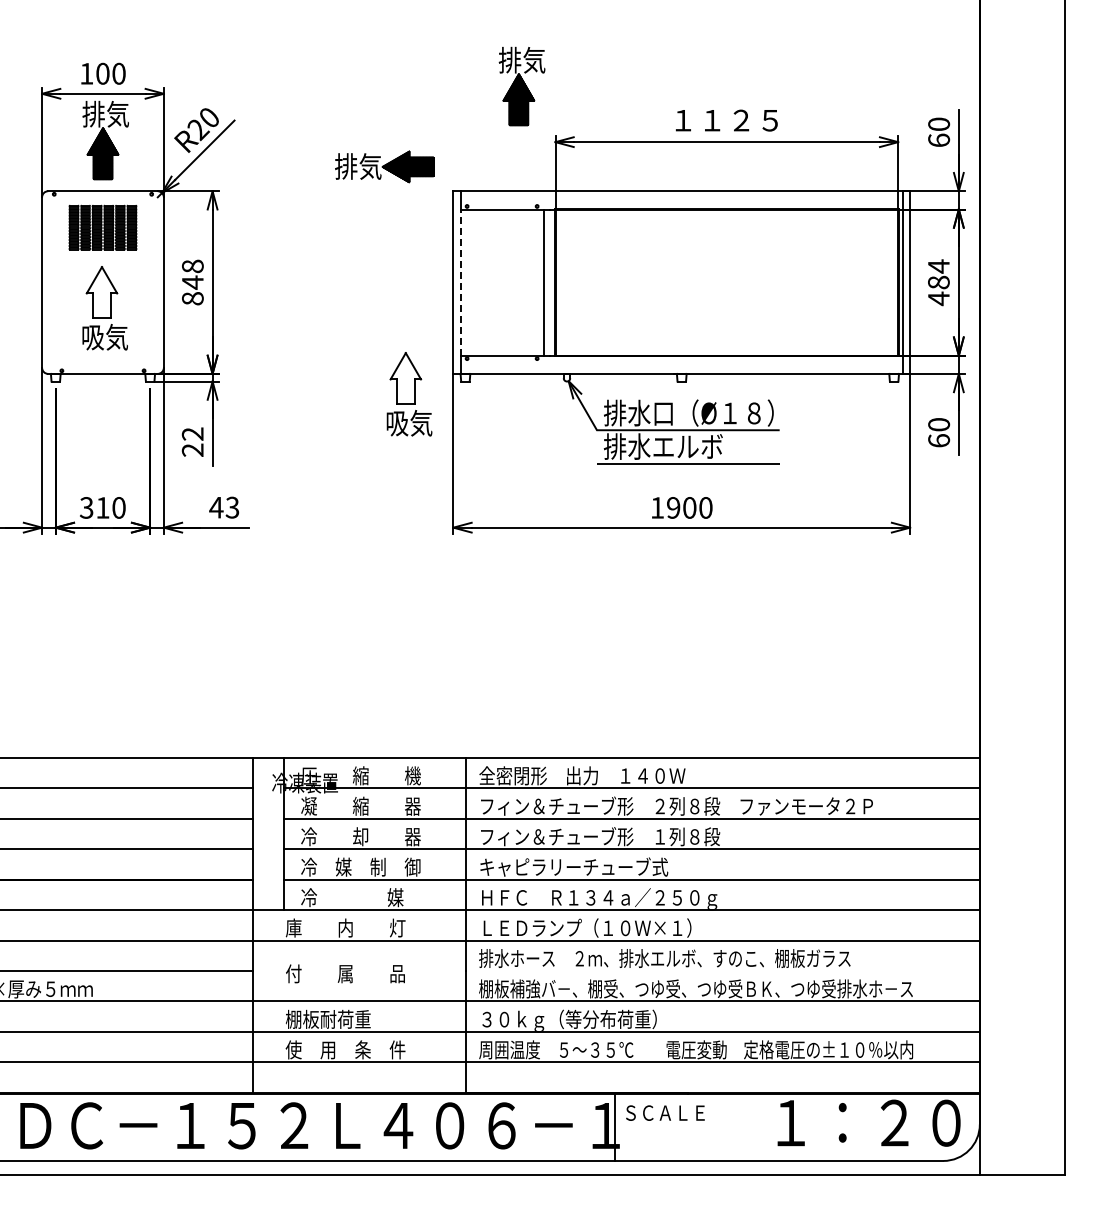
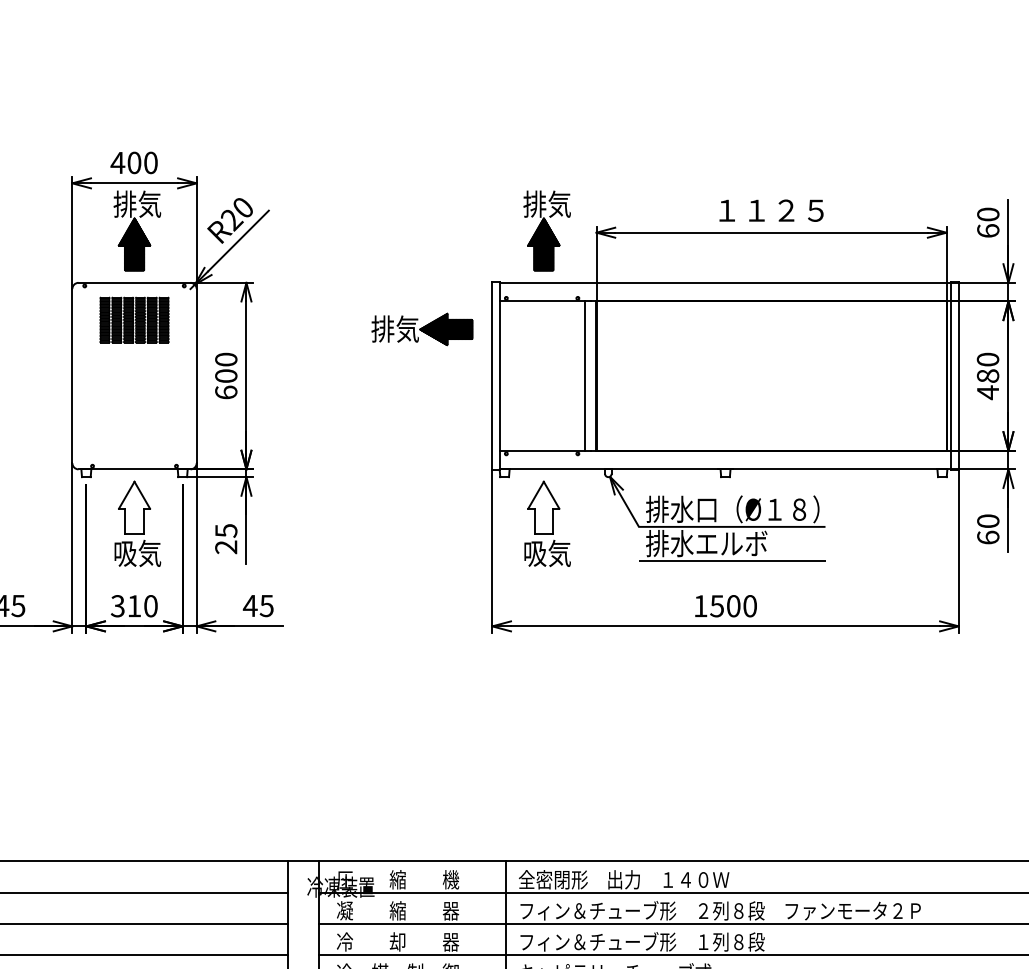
text: (86, 73) -> (117, 162), 100 -> 400
part: (521, 86) -> (546, 231), moved
part: (384, 166) -> (421, 329), moved
text: (938, 266) -> (987, 359), 484 -> 480
text: (192, 282) -> (225, 376), 848 -> 600
line: (460, 282) -> (499, 376), dashed -> solid
part: (104, 308) -> (137, 524), moved
part: (409, 394) -> (547, 524), moved
text: (192, 433) -> (225, 530), 22 -> 25
text: (232, 507) -> (266, 605), 43 -> 45
text: (673, 507) -> (717, 605), 1900 -> 1500

